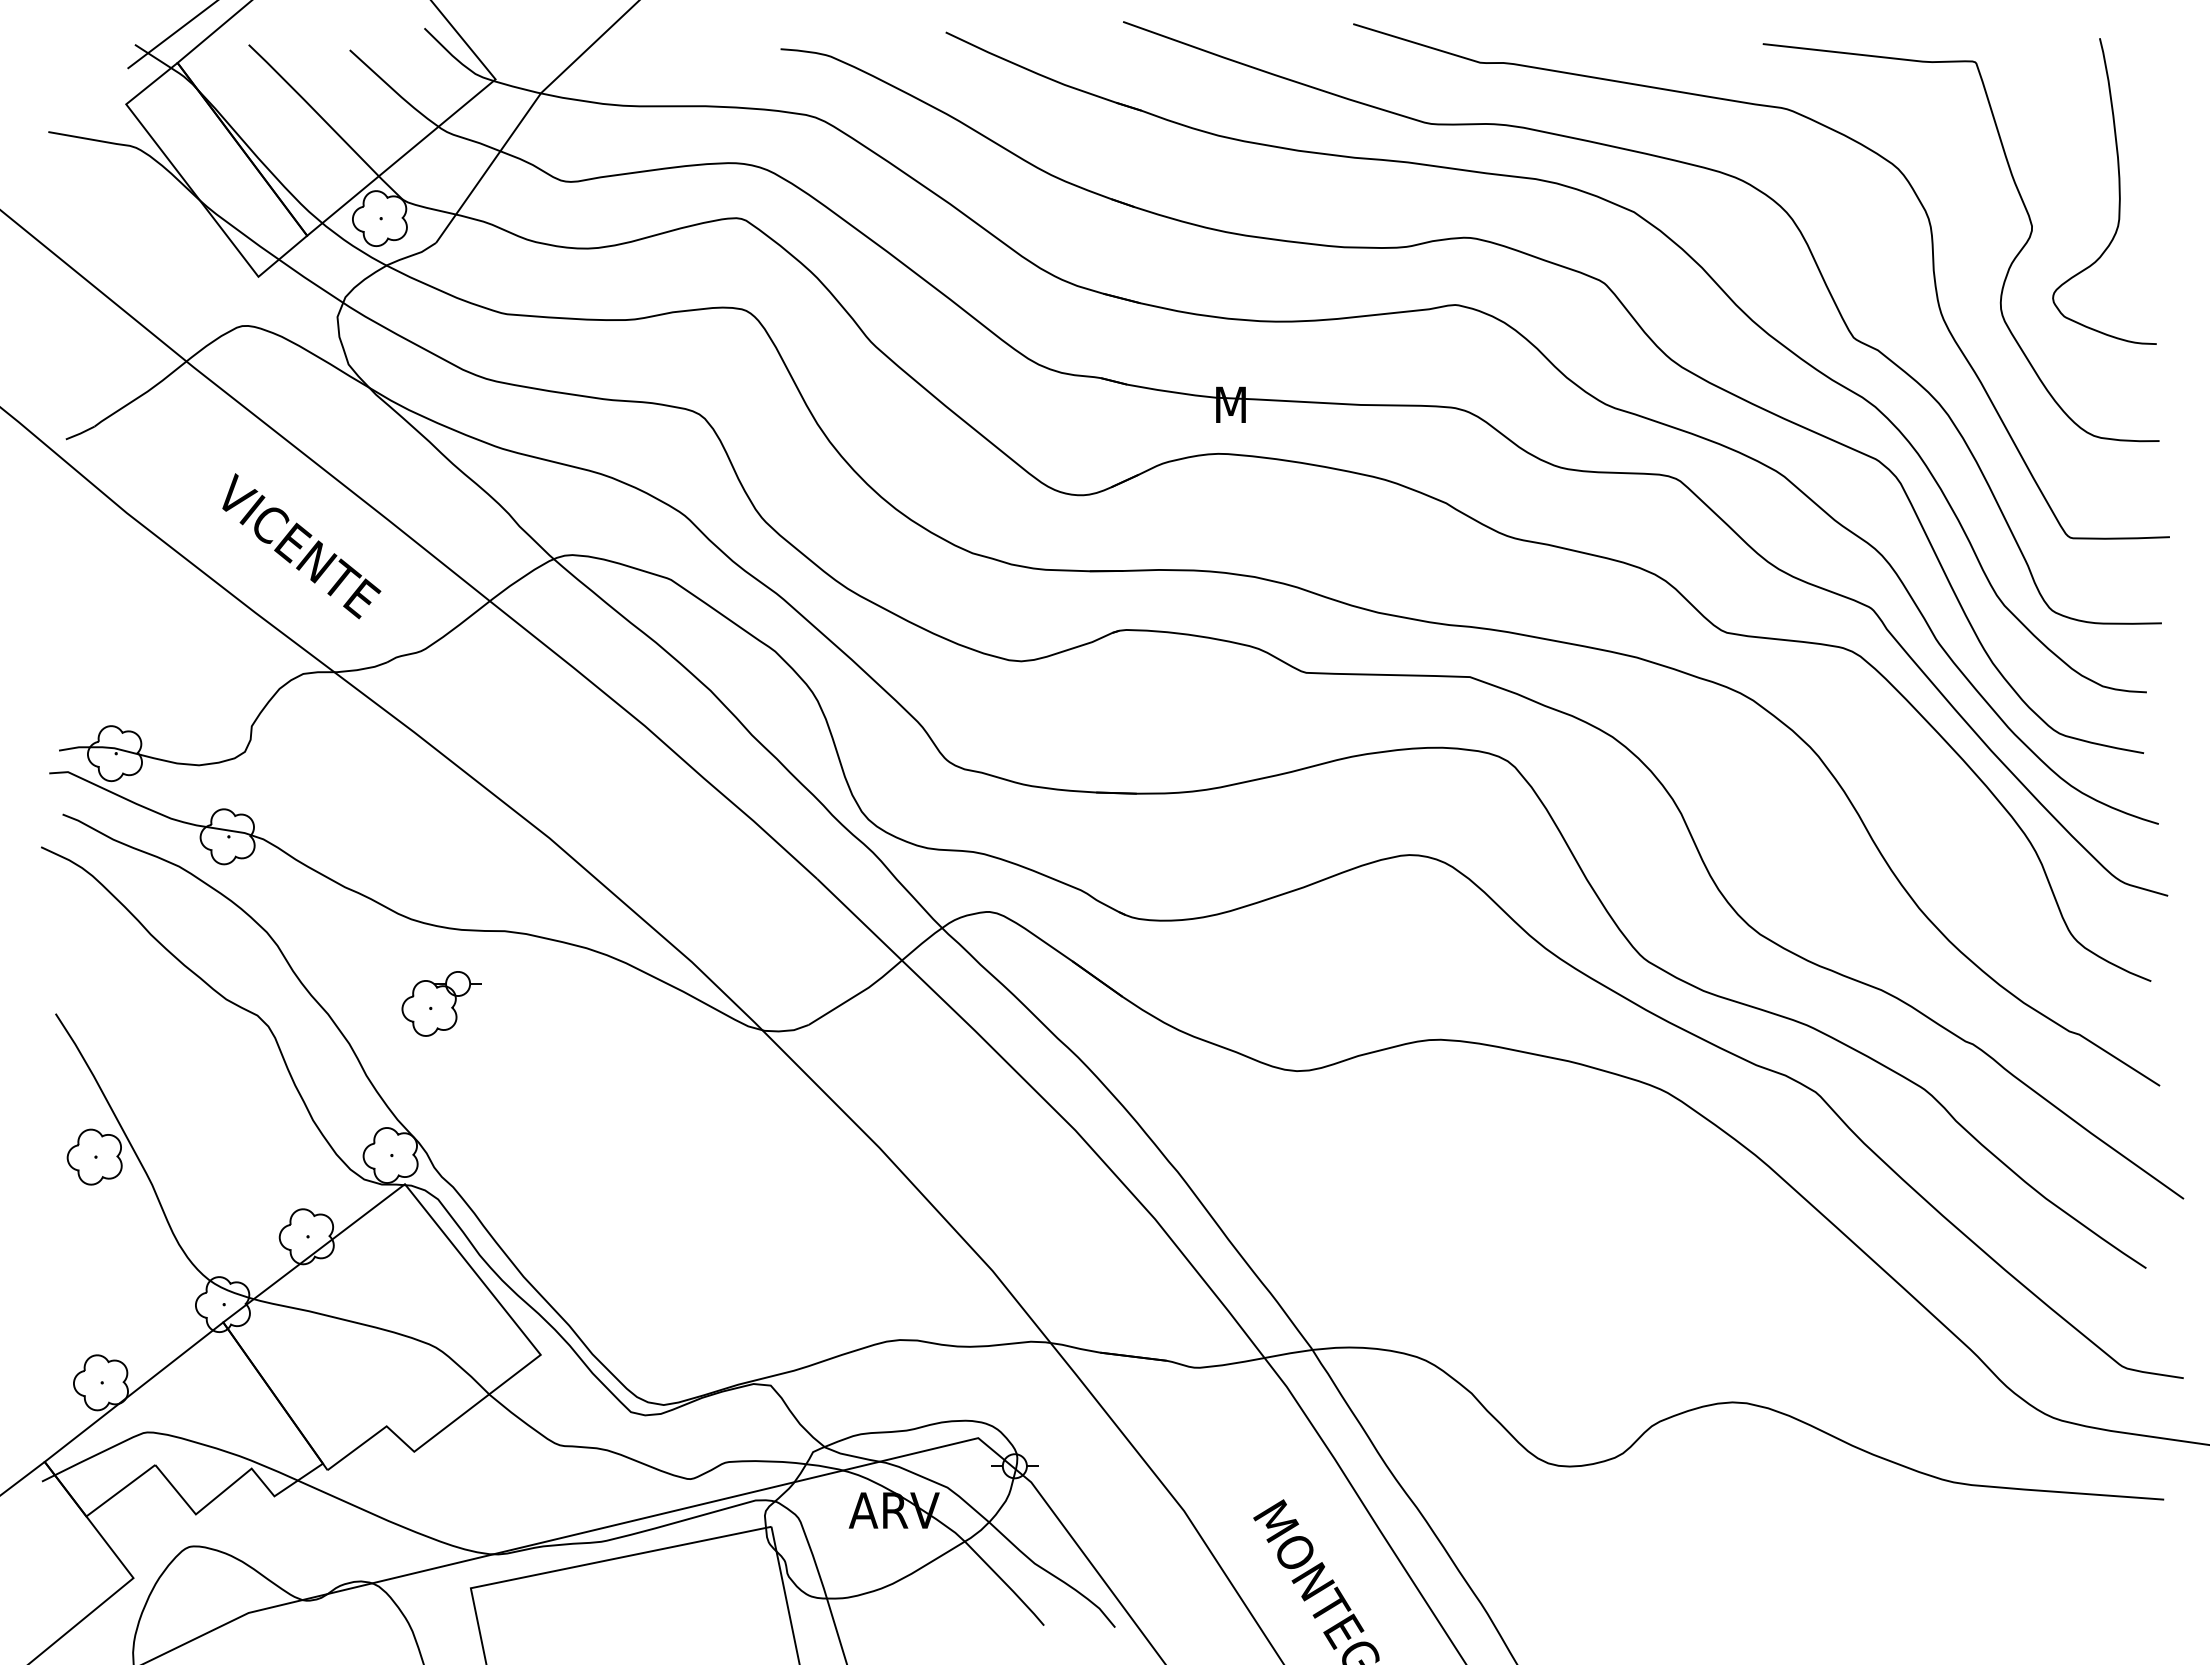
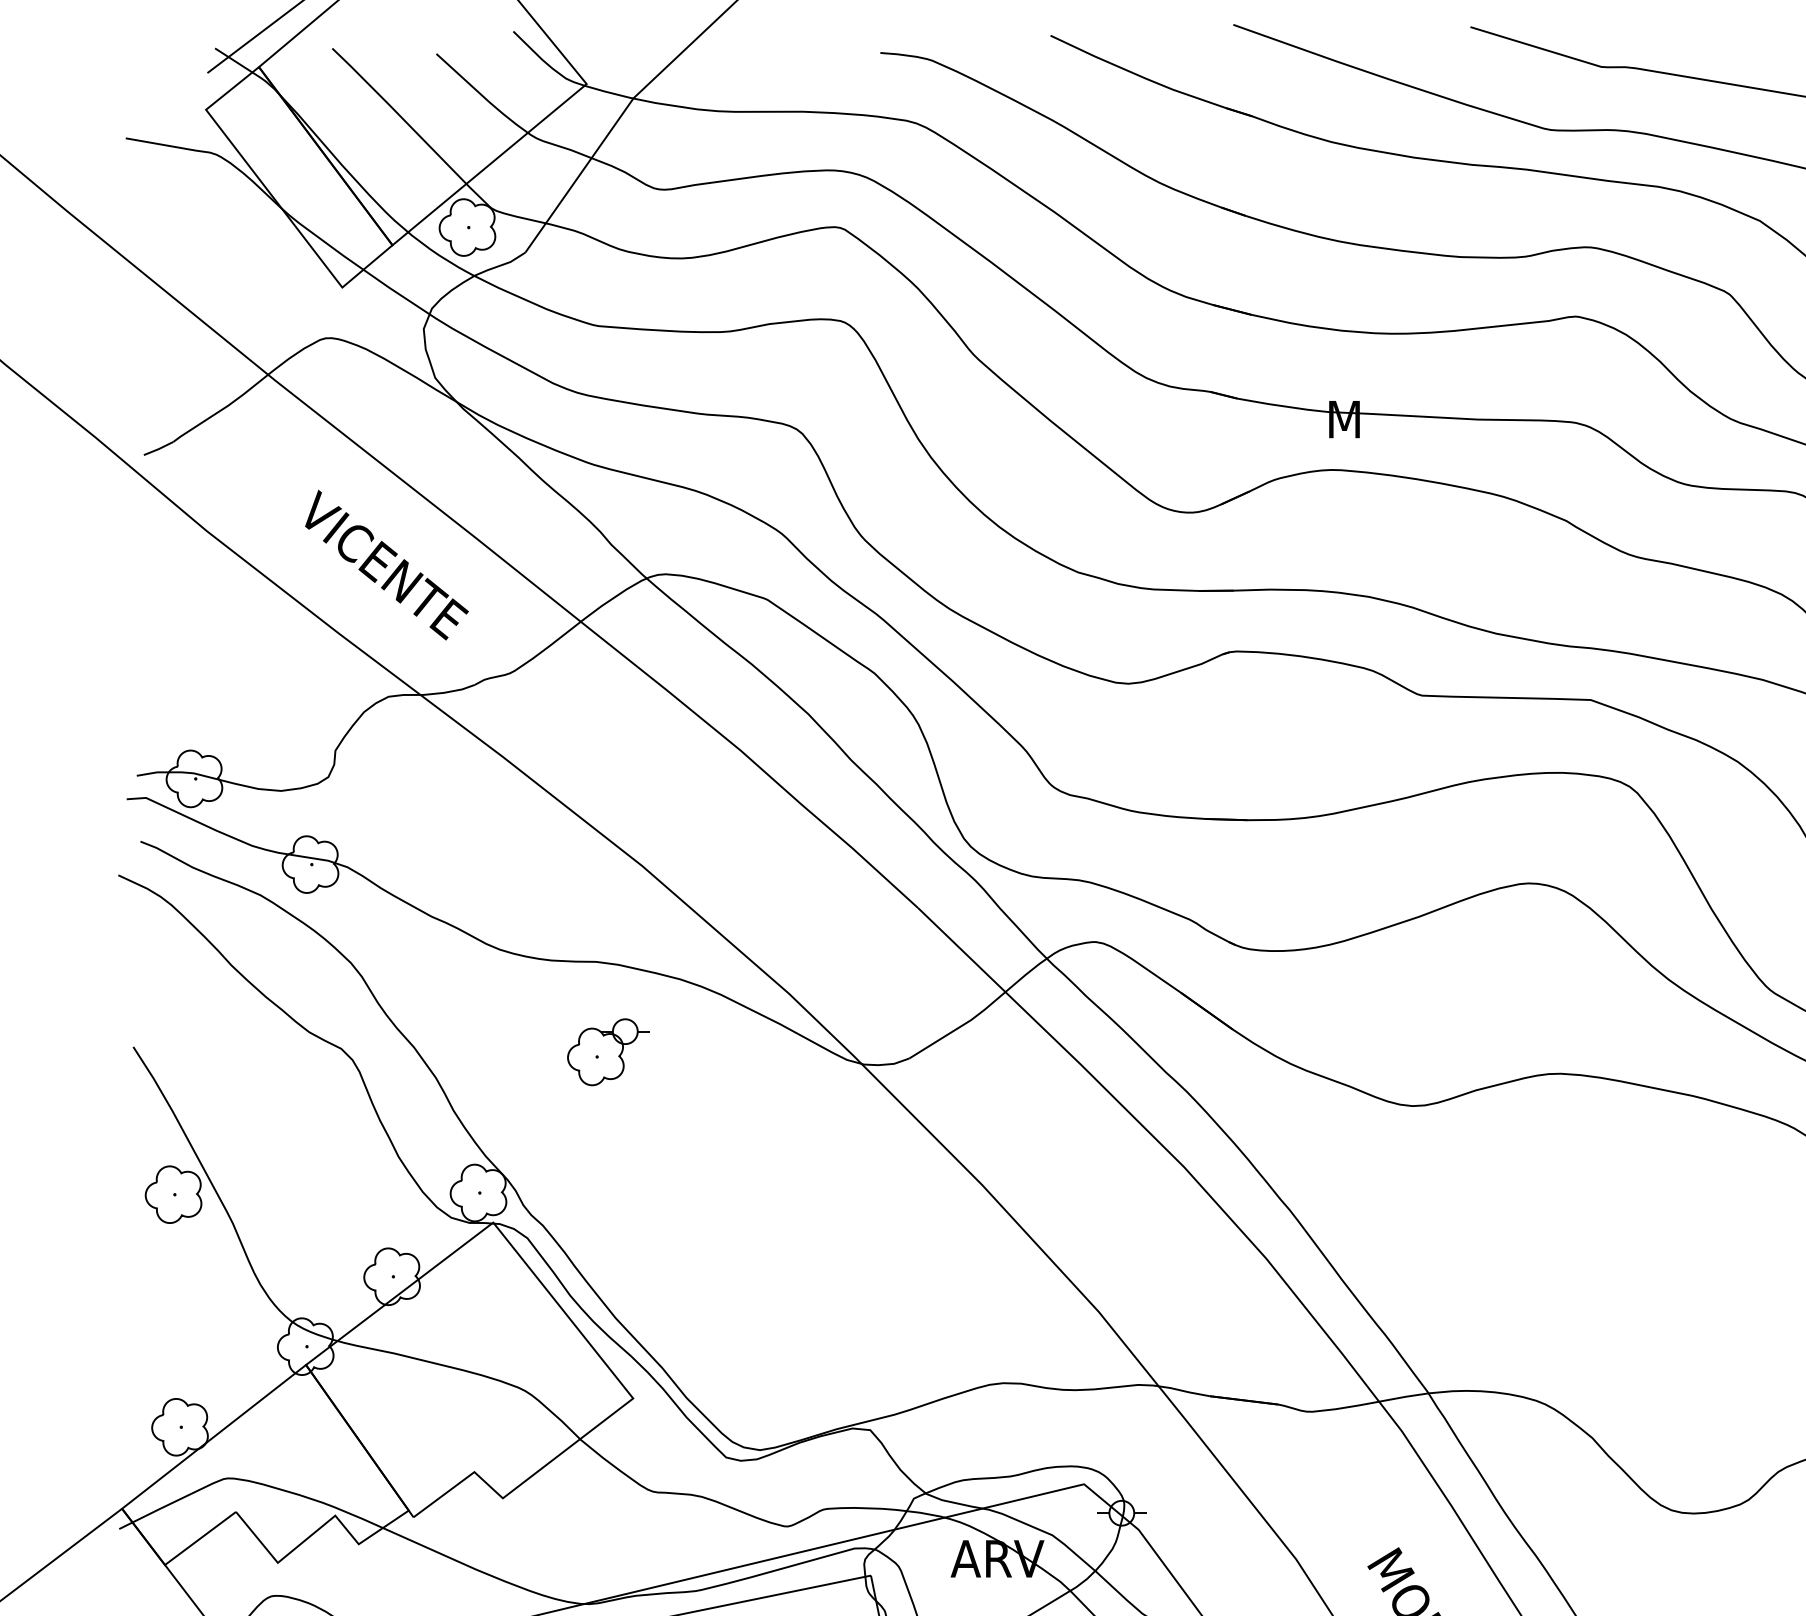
part: (441, 1003) -> (608, 1051), moved

